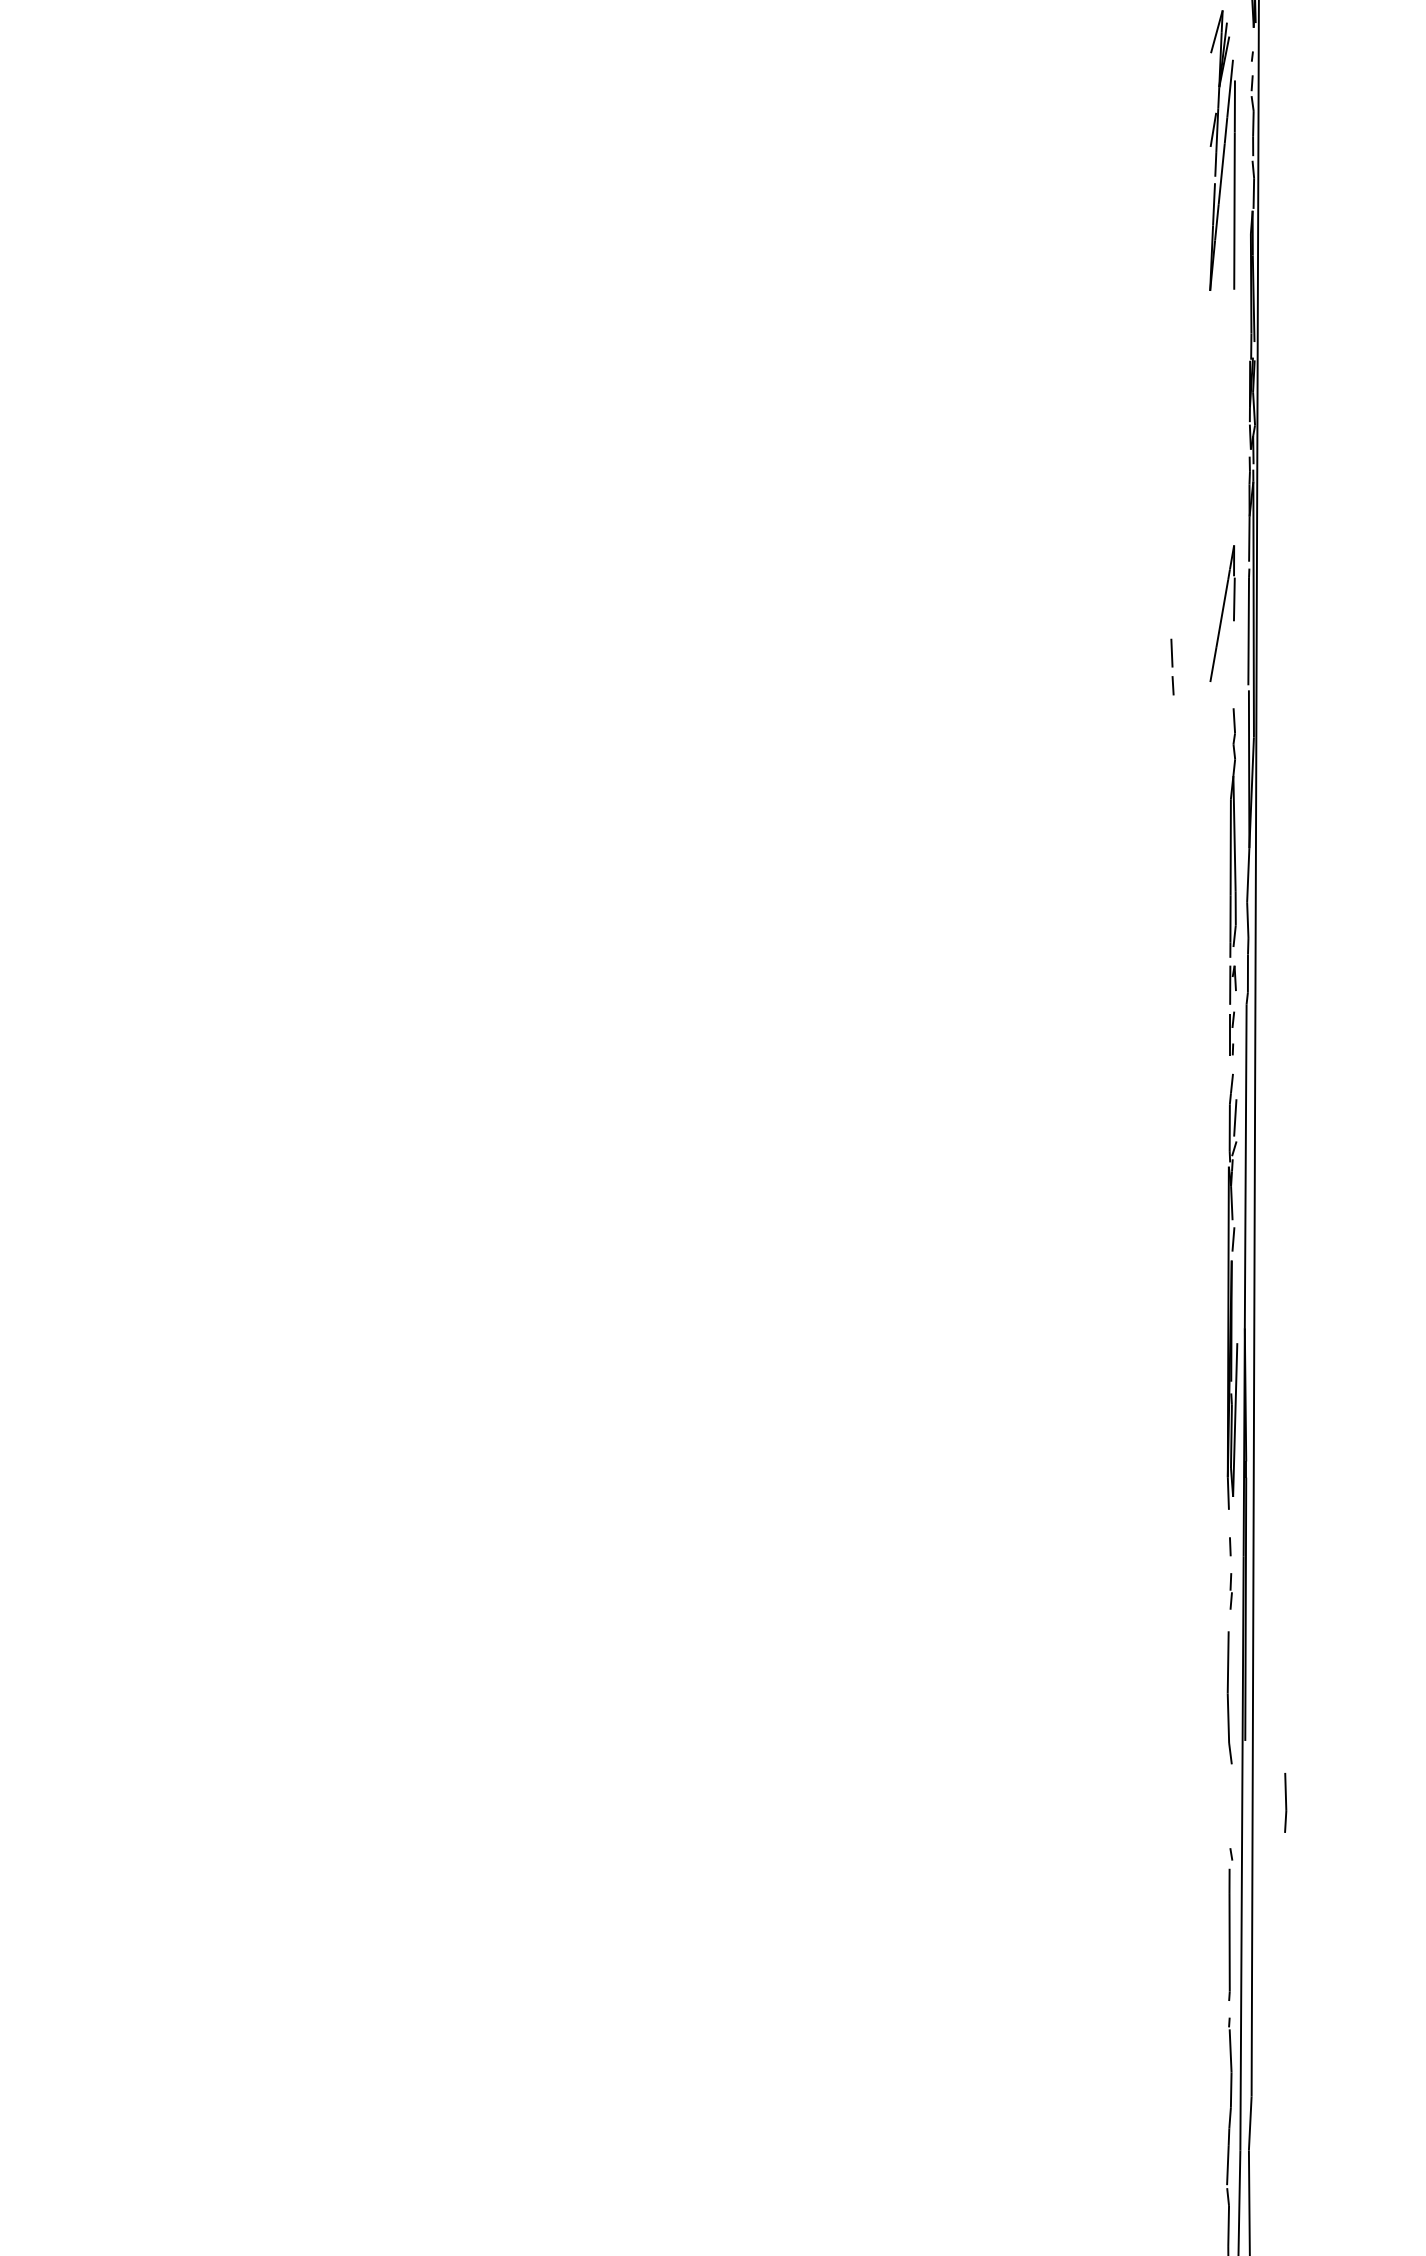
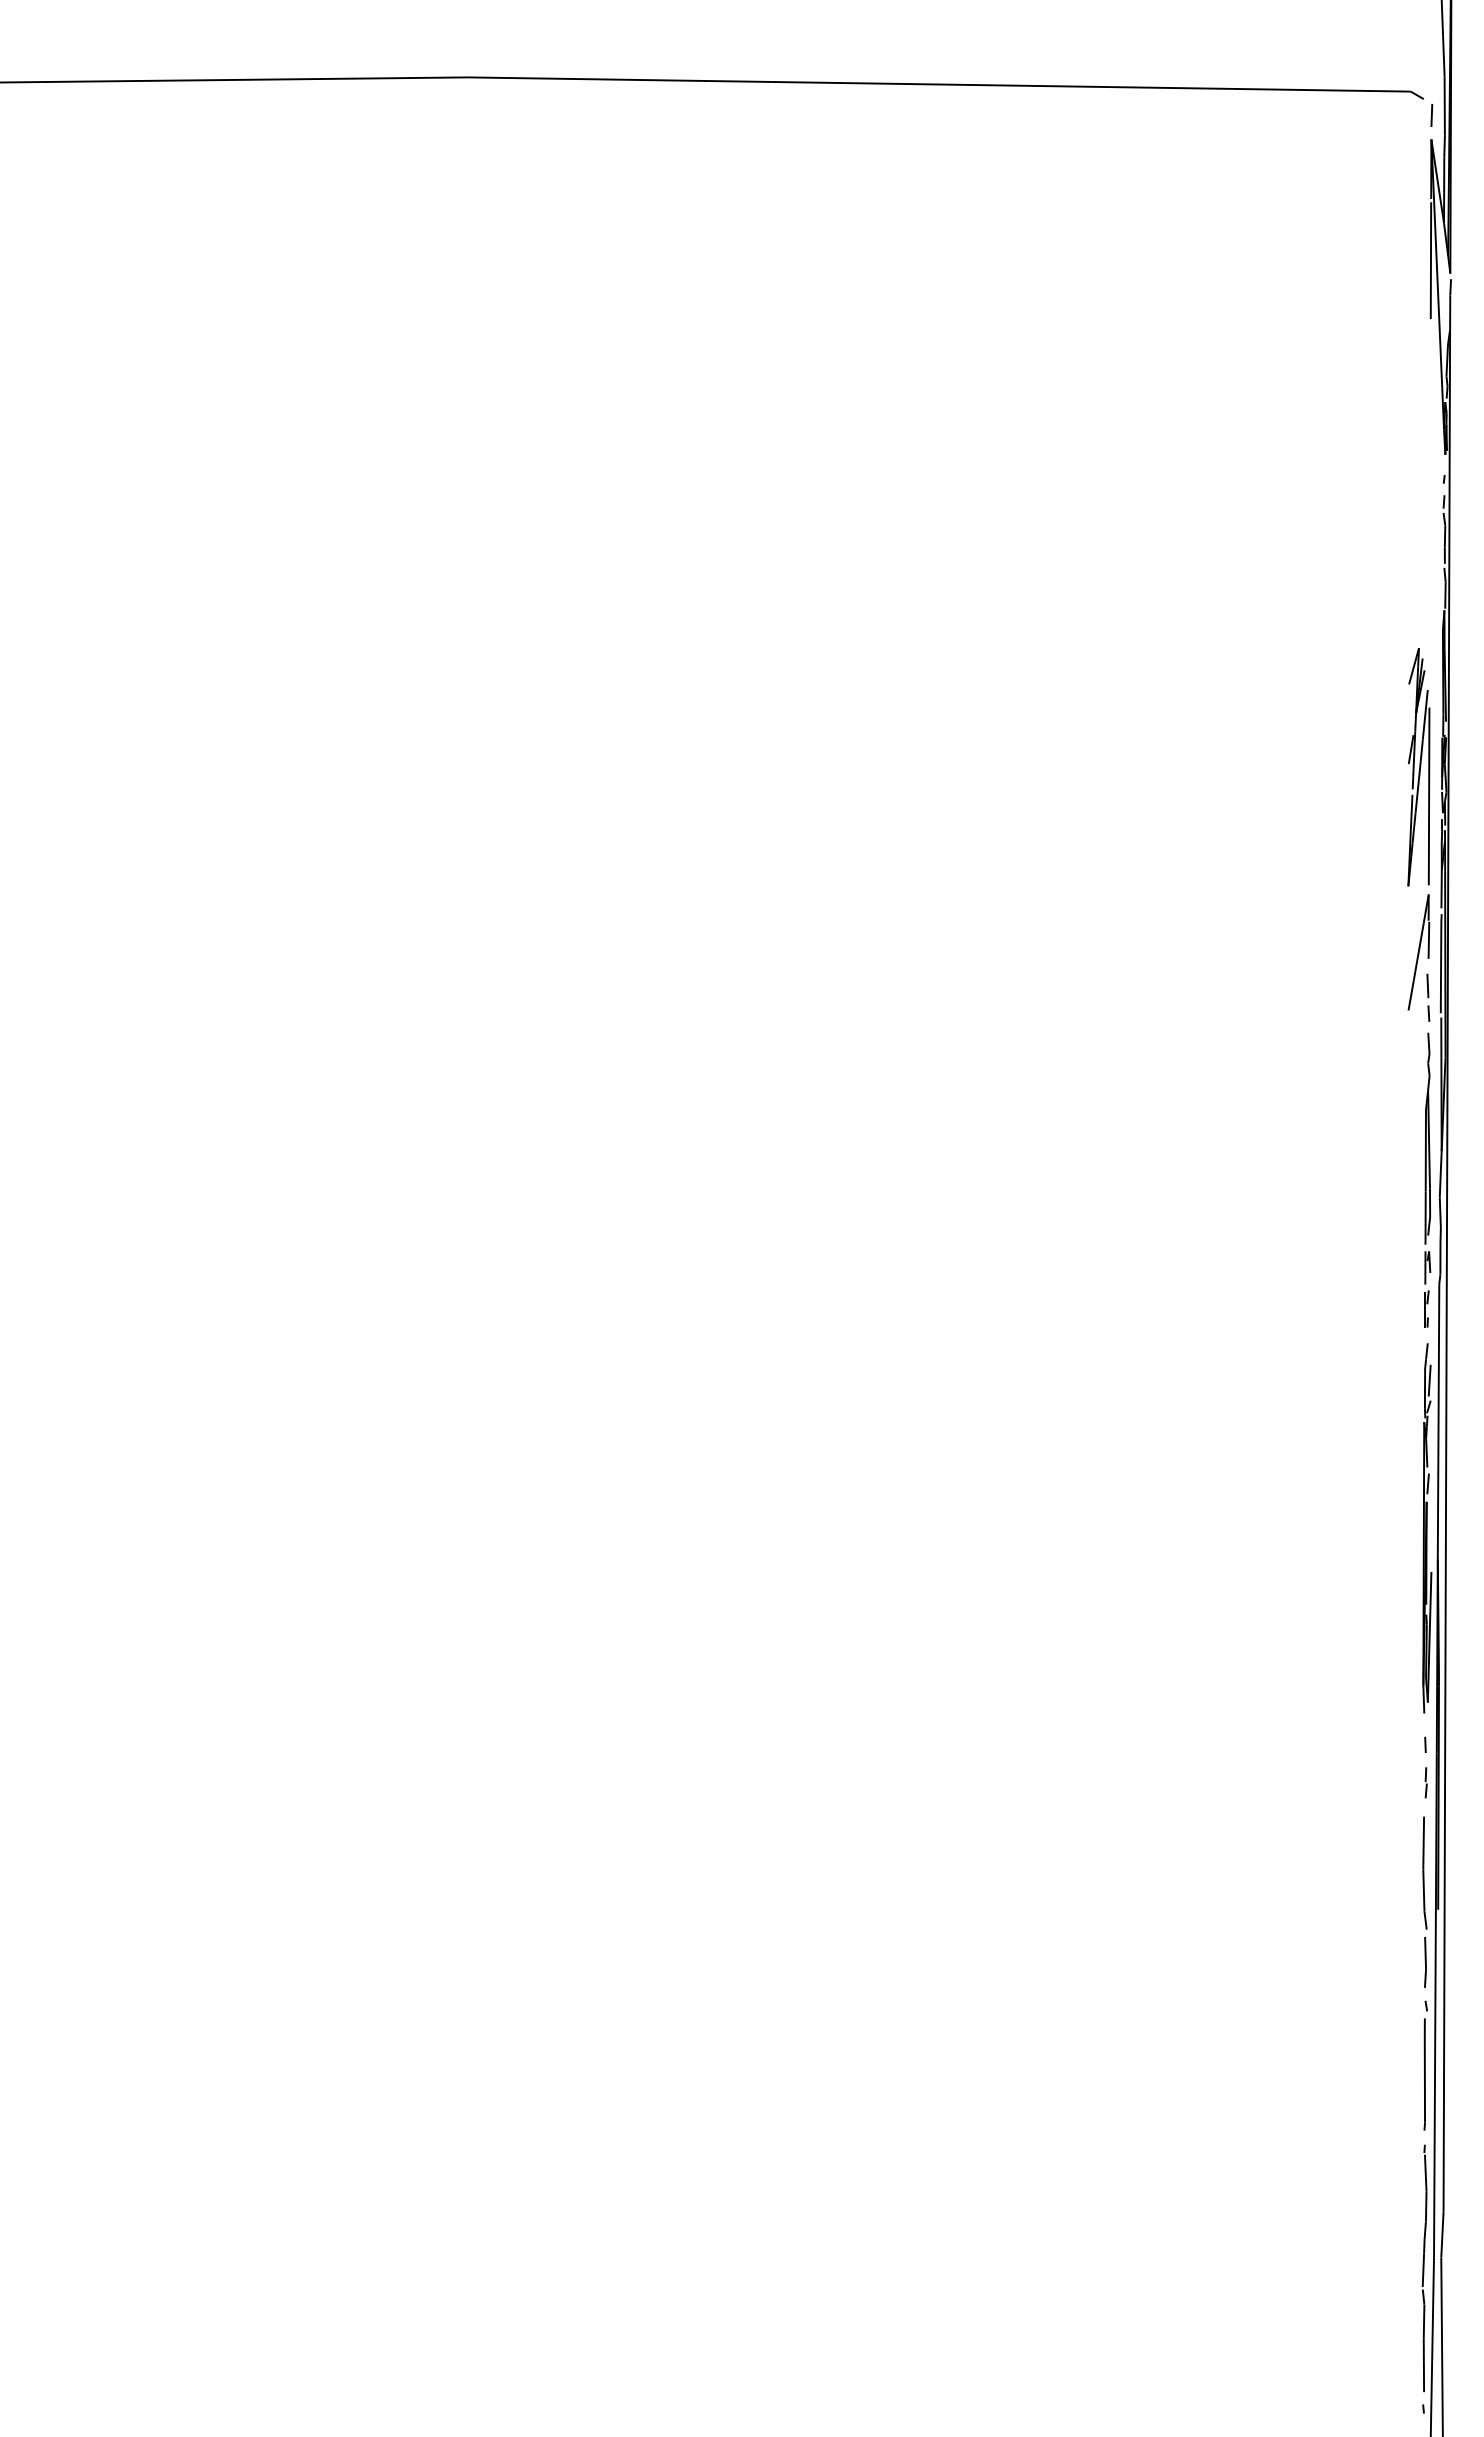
part: (1222, 150) -> (1418, 767), moved
line: (1172, 666) -> (1428, 997), moved
line: (1285, 1803) -> (1425, 1962), moved

